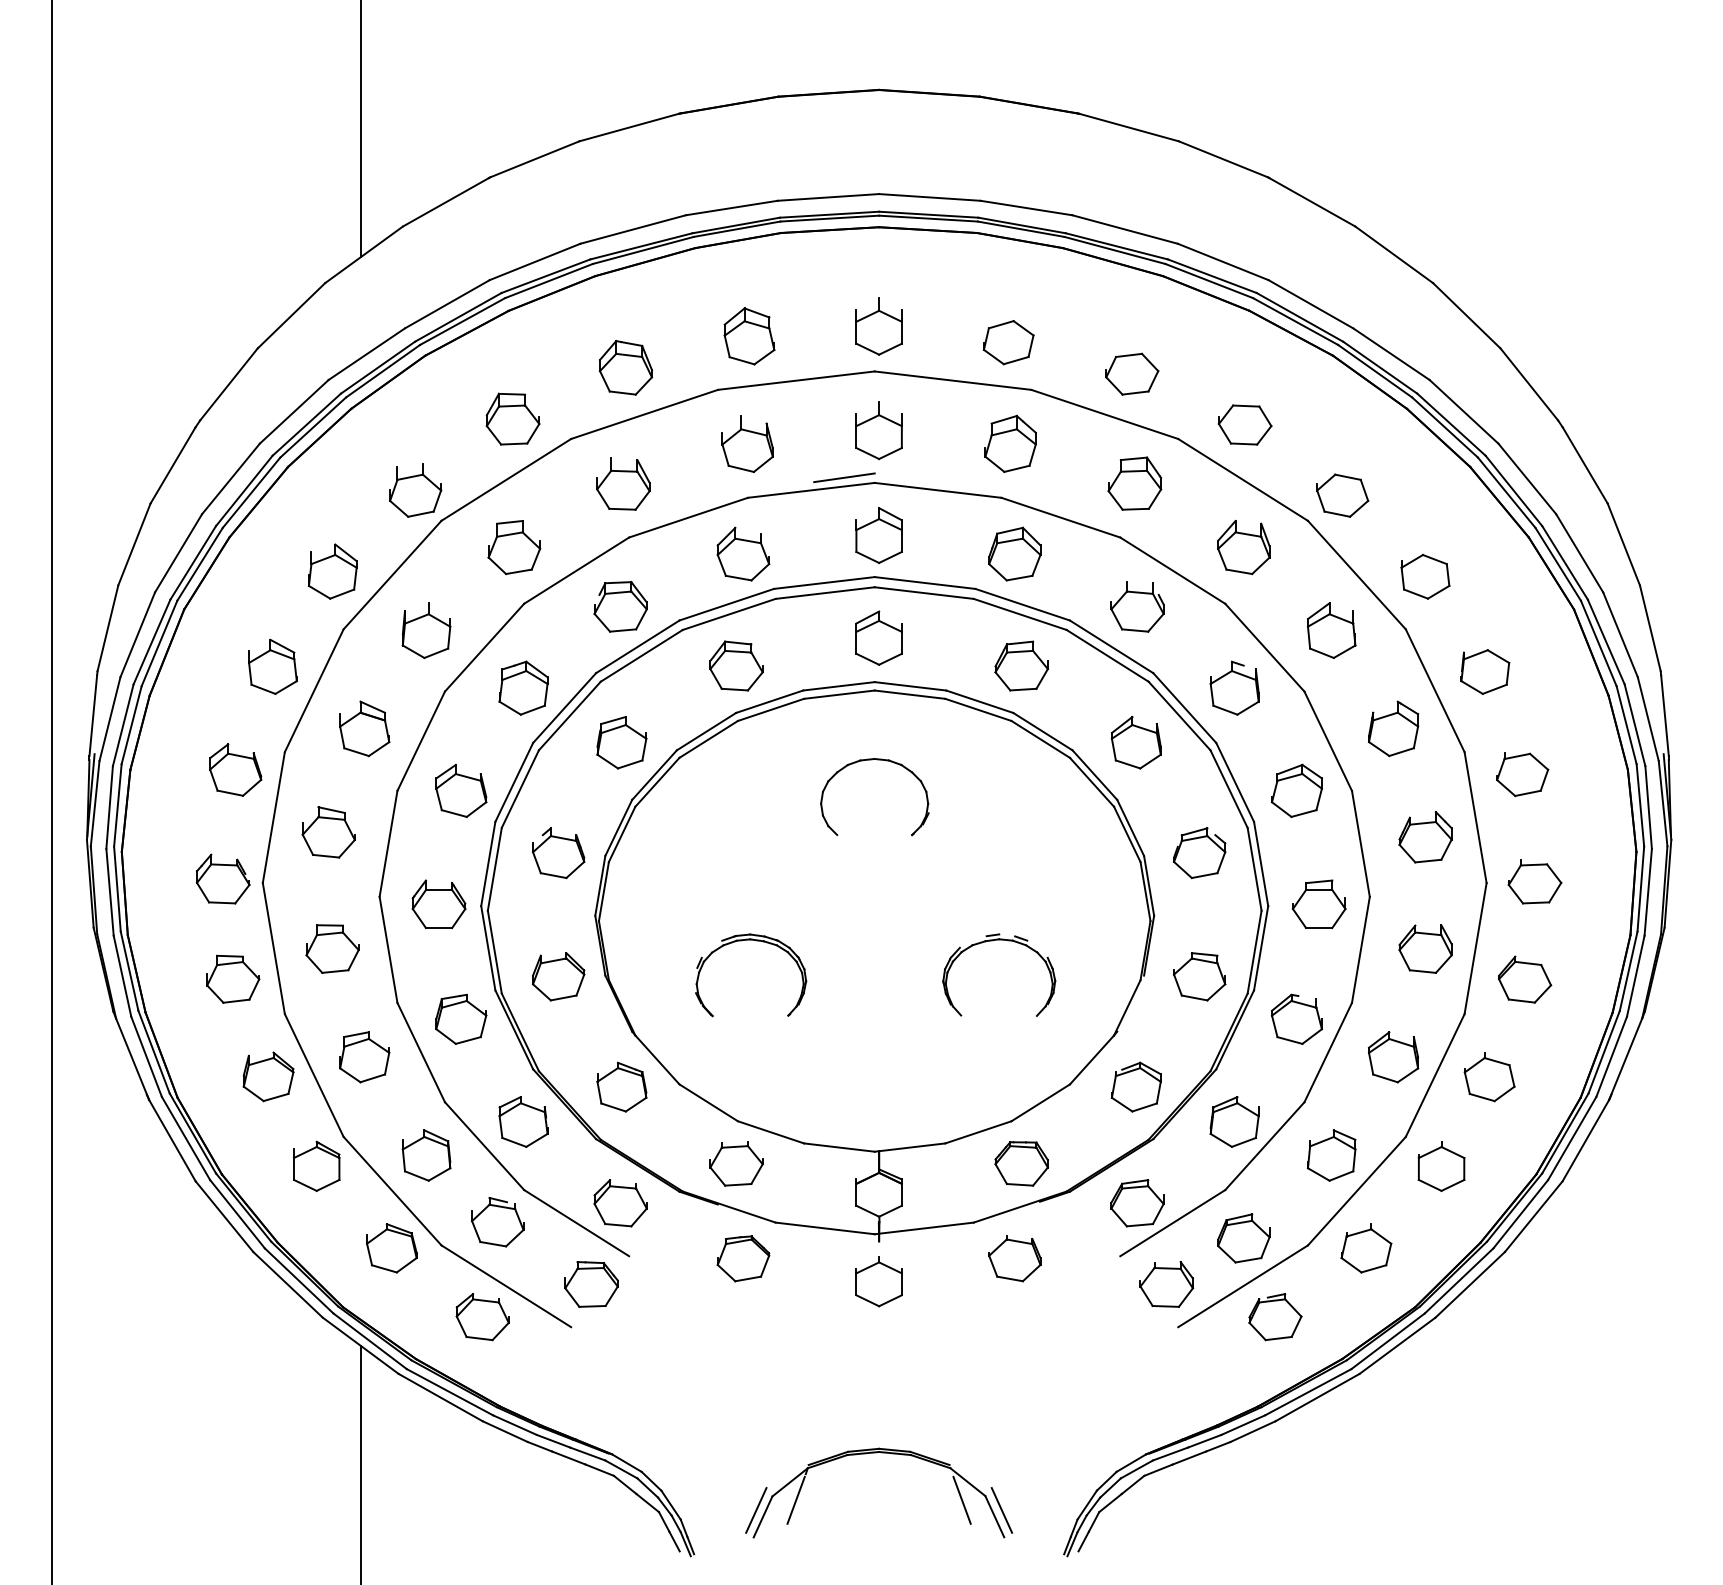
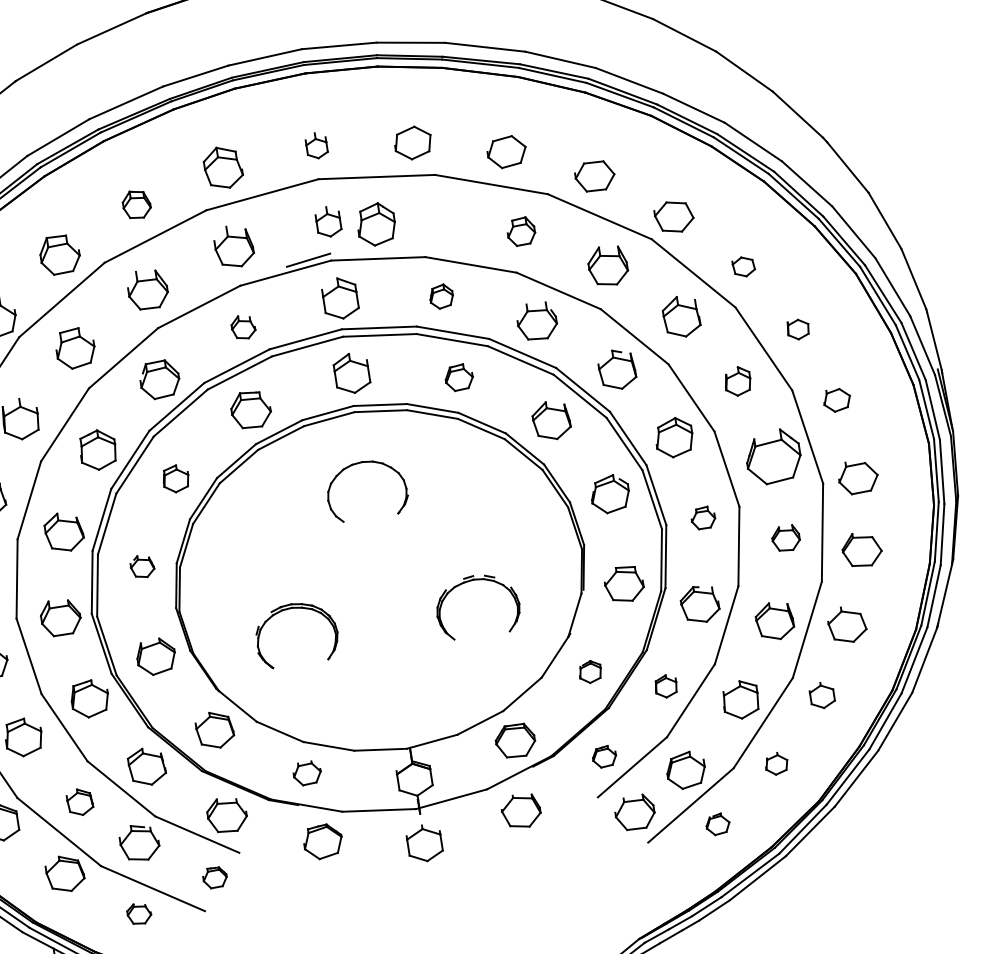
part: (878, 326) -> (316, 145), size x0.6
part: (626, 367) -> (136, 204), size x0.7
part: (878, 430) -> (328, 221), size x0.7
part: (1010, 443) -> (376, 224), moved
part: (1134, 483) -> (520, 231), size x0.7
part: (743, 553) -> (243, 326), size x0.6
part: (1014, 553) -> (441, 296), size x0.6
part: (1425, 576) -> (743, 266), size x0.6
part: (1021, 665) -> (459, 377), size x0.7
part: (1485, 671) -> (798, 329), size x0.6
part: (1393, 728) -> (737, 381), size x0.7
part: (621, 742) -> (175, 478), size x0.7
part: (1522, 774) -> (837, 400), size x0.7
part: (1425, 837) -> (773, 457), size x1.4
part: (558, 853) -> (142, 566), size x0.6
part: (1318, 904) -> (702, 518), size x0.6
part: (1425, 948) -> (785, 538), size x0.7
part: (1135, 1086) -> (589, 671), size x0.6
part: (1234, 1121) -> (666, 686), size x0.6
part: (426, 1155) -> (80, 802), size x0.7
part: (736, 1163) -> (307, 773), size x0.7
part: (1441, 1166) -> (822, 695), size x0.7
part: (1137, 1203) -> (604, 756), size x0.6
part: (1366, 1248) -> (776, 763), size x0.6
part: (591, 1284) -> (215, 877), size x0.6
part: (482, 1317) -> (139, 914), size x0.6
part: (1275, 1317) -> (718, 824), size x0.6

